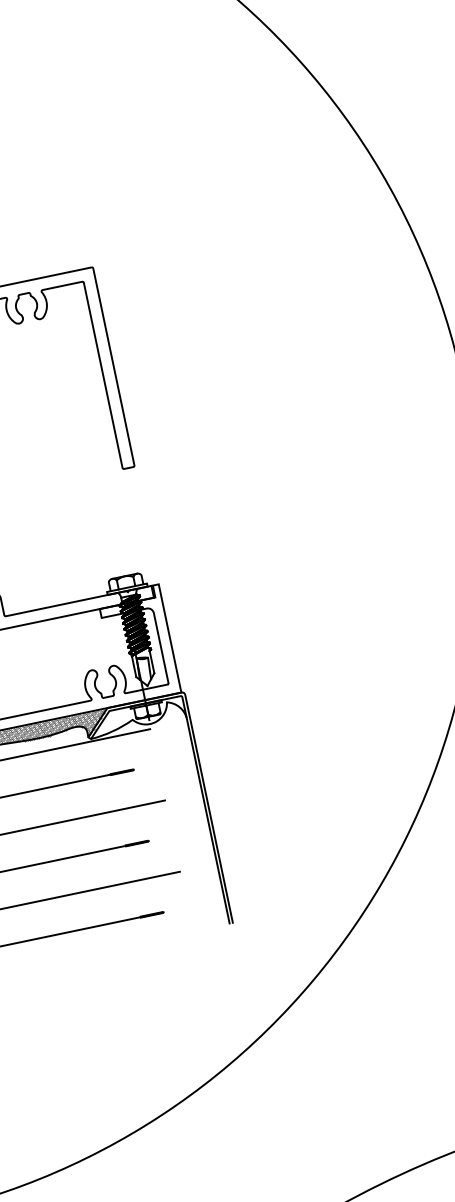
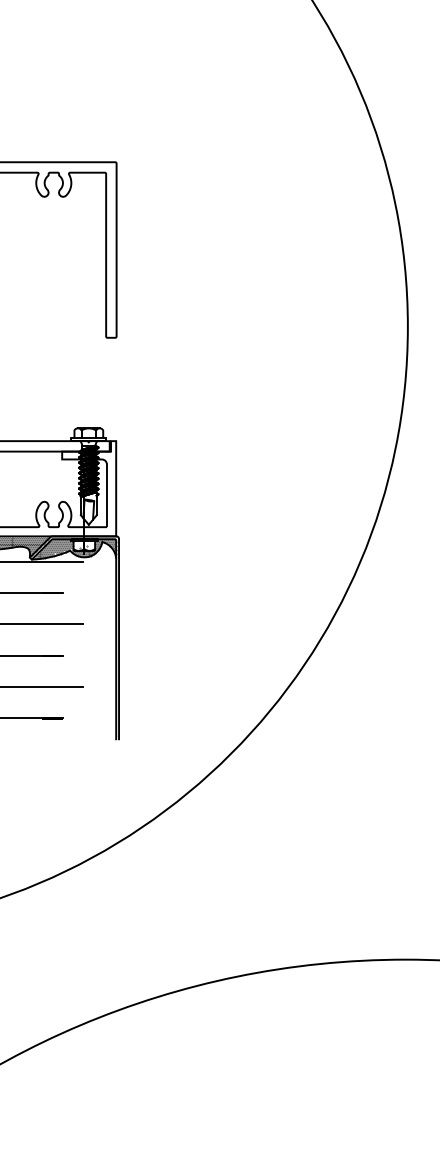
hatch: (136, 716) -> (74, 548), added

